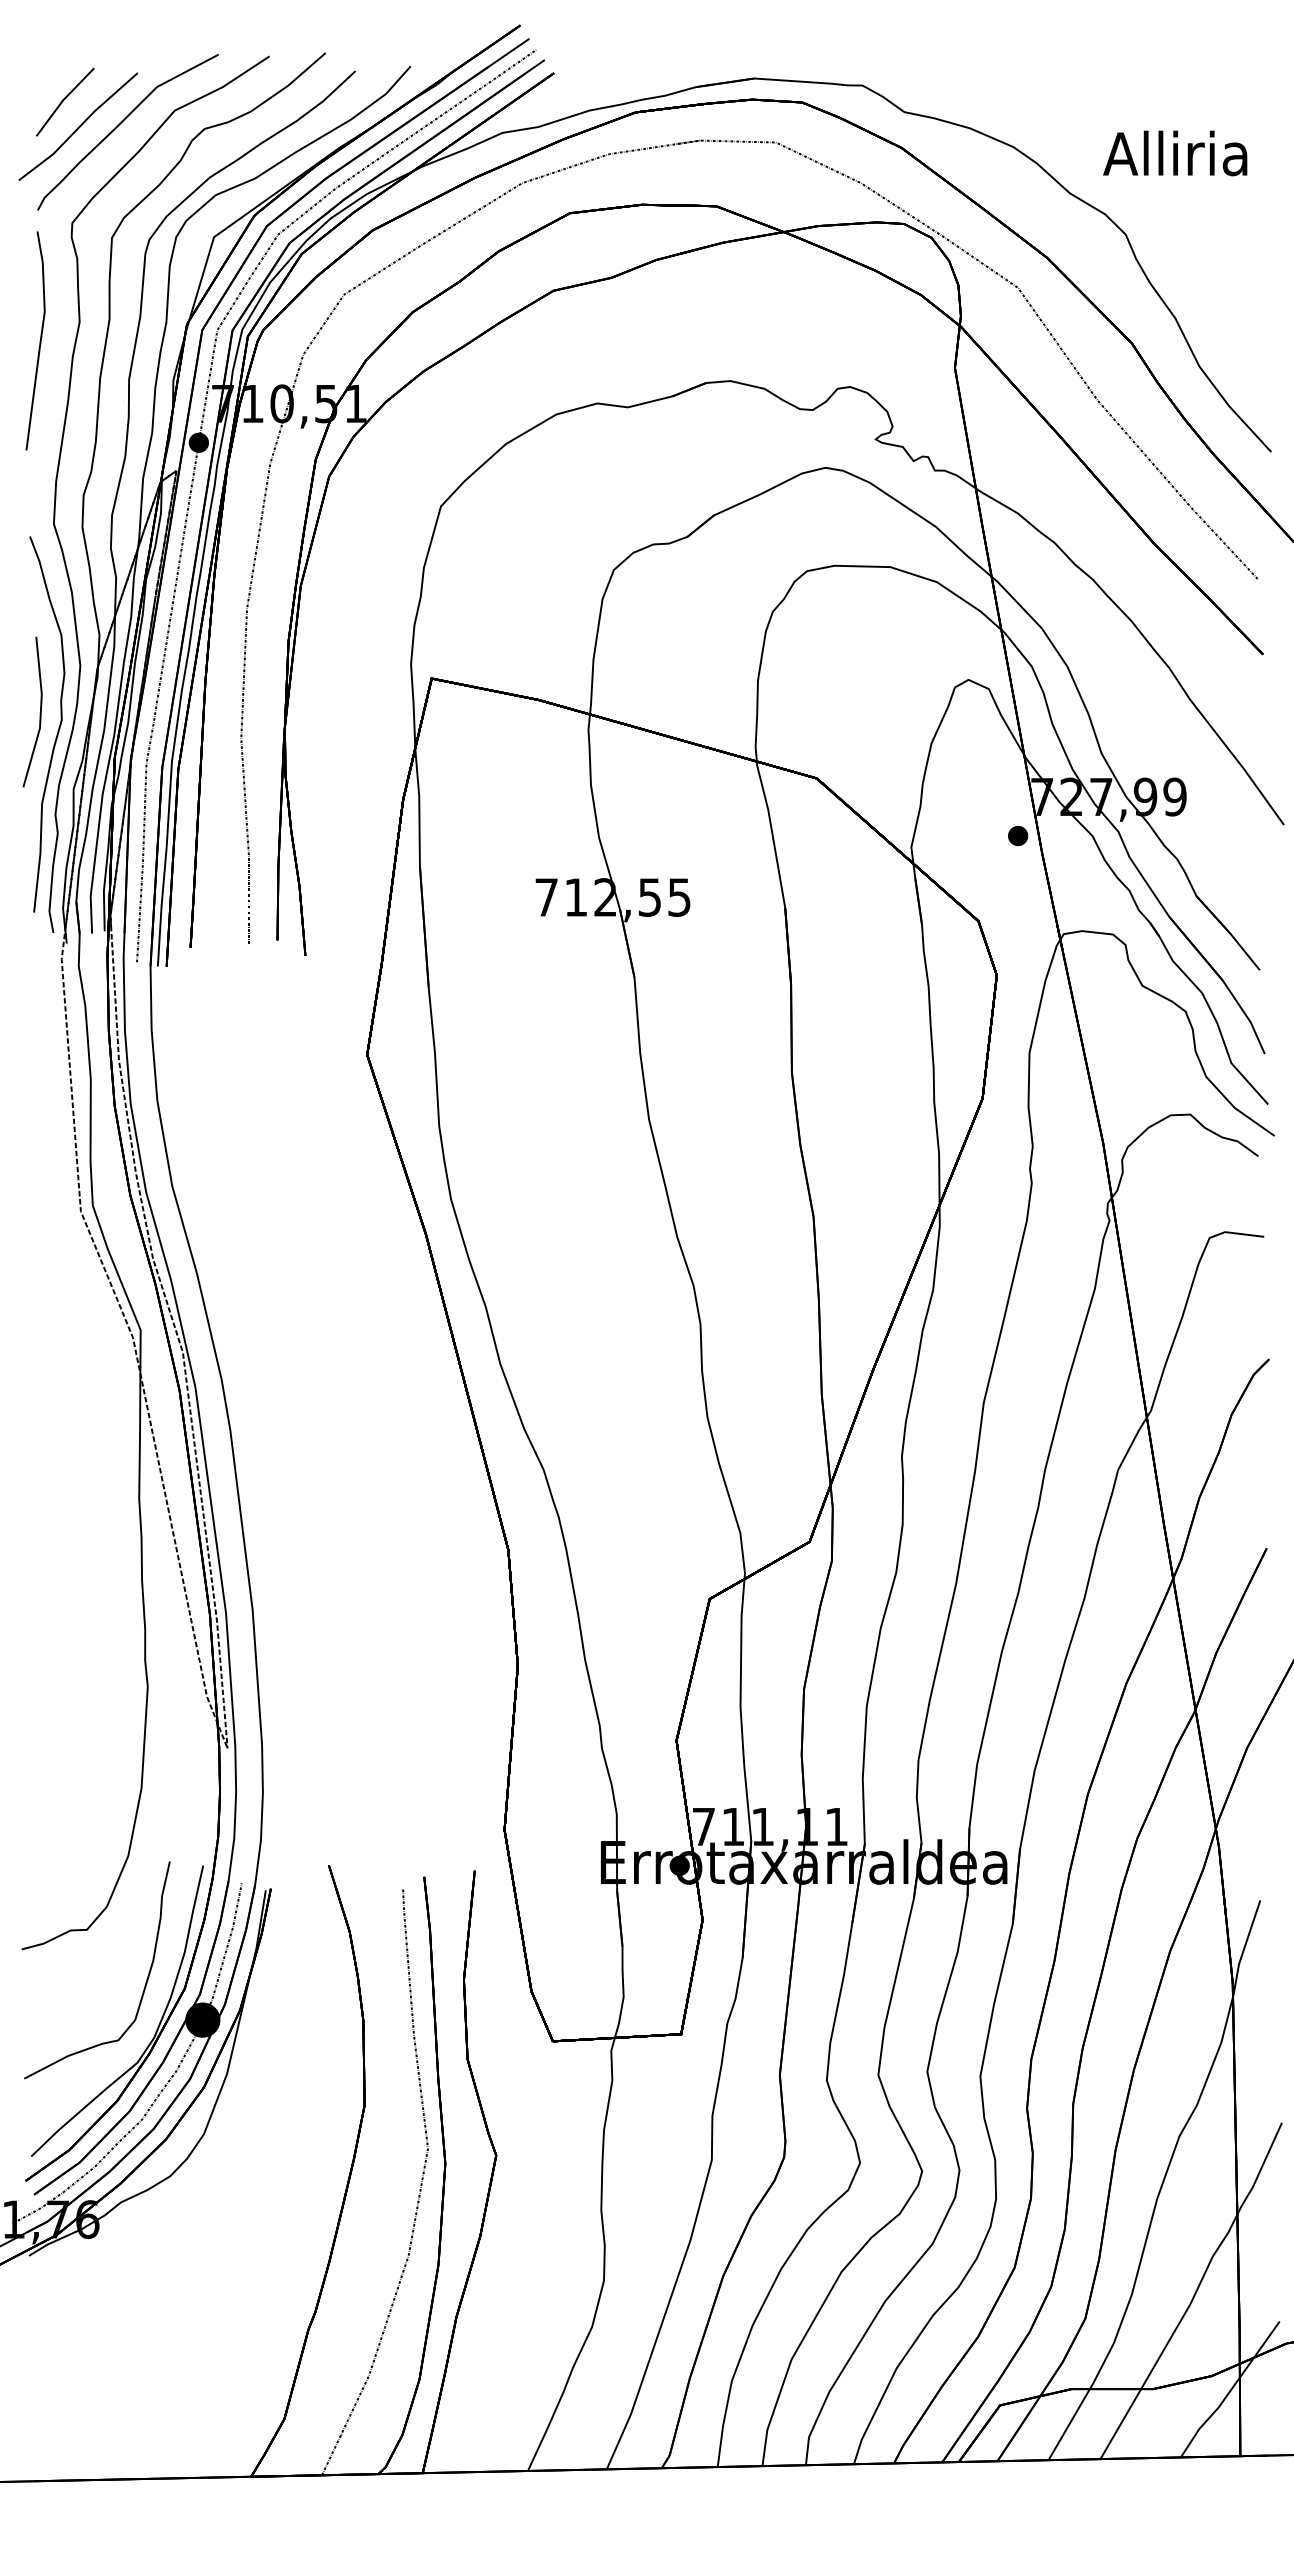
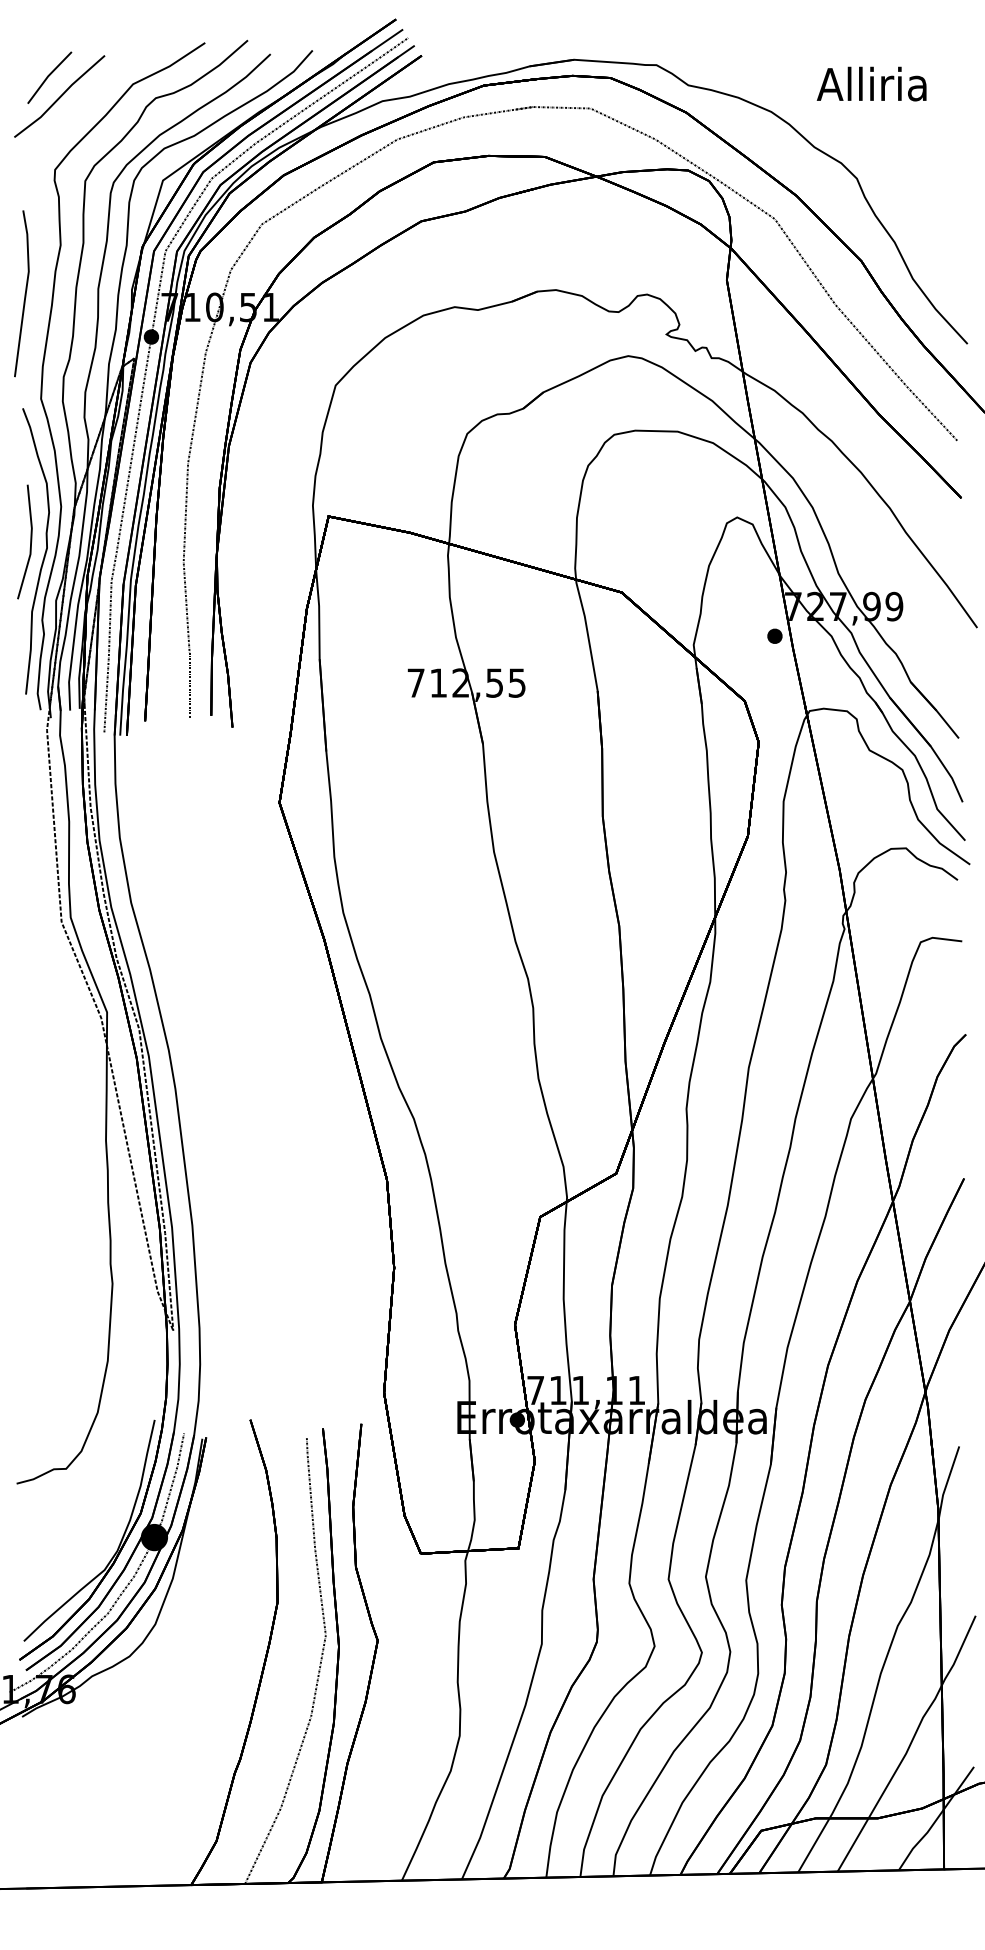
curve: (120, 124) -> (91, 94), removed
text: (1175, 153) -> (871, 84), moved
line: (39, 340) -> (24, 293), moved
curve: (144, 1985) -> (110, 1511), removed

